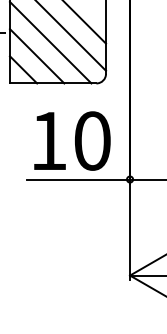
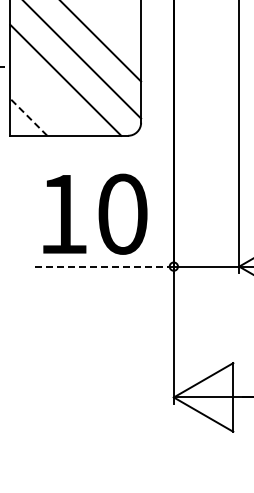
line: (37, 56) -> (47, 98), removed
line: (23, 69) -> (28, 116), solid -> dashed
line: (77, 179) -> (102, 266), solid -> dashed

